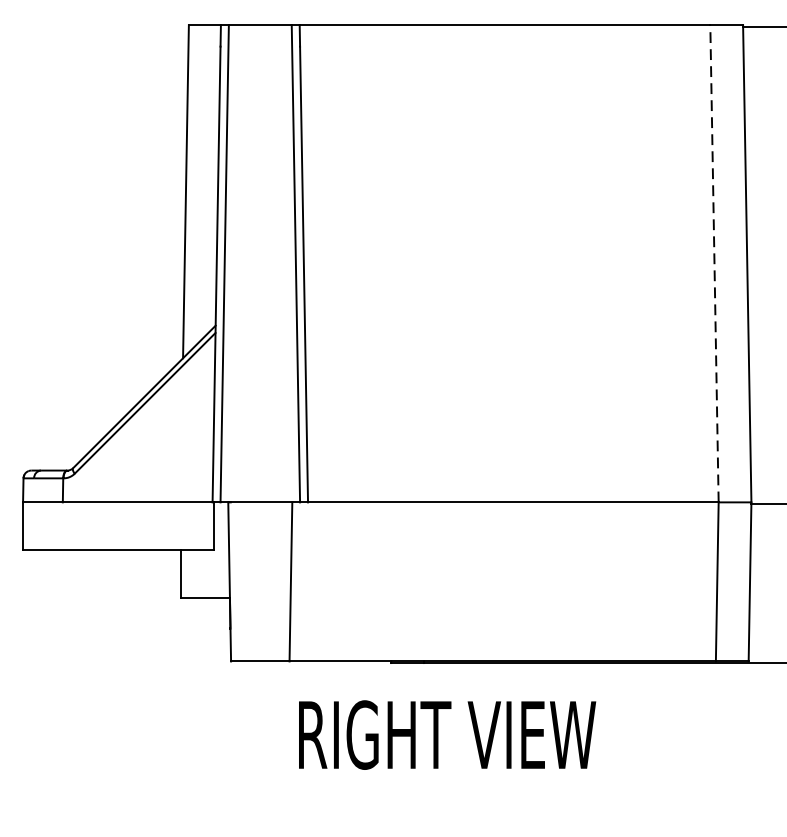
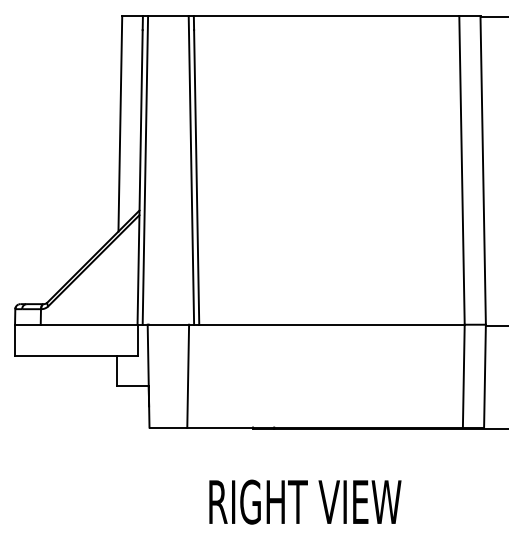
line: (713, 262) -> (461, 169), dashed -> solid
text: (447, 734) -> (305, 501), moved

